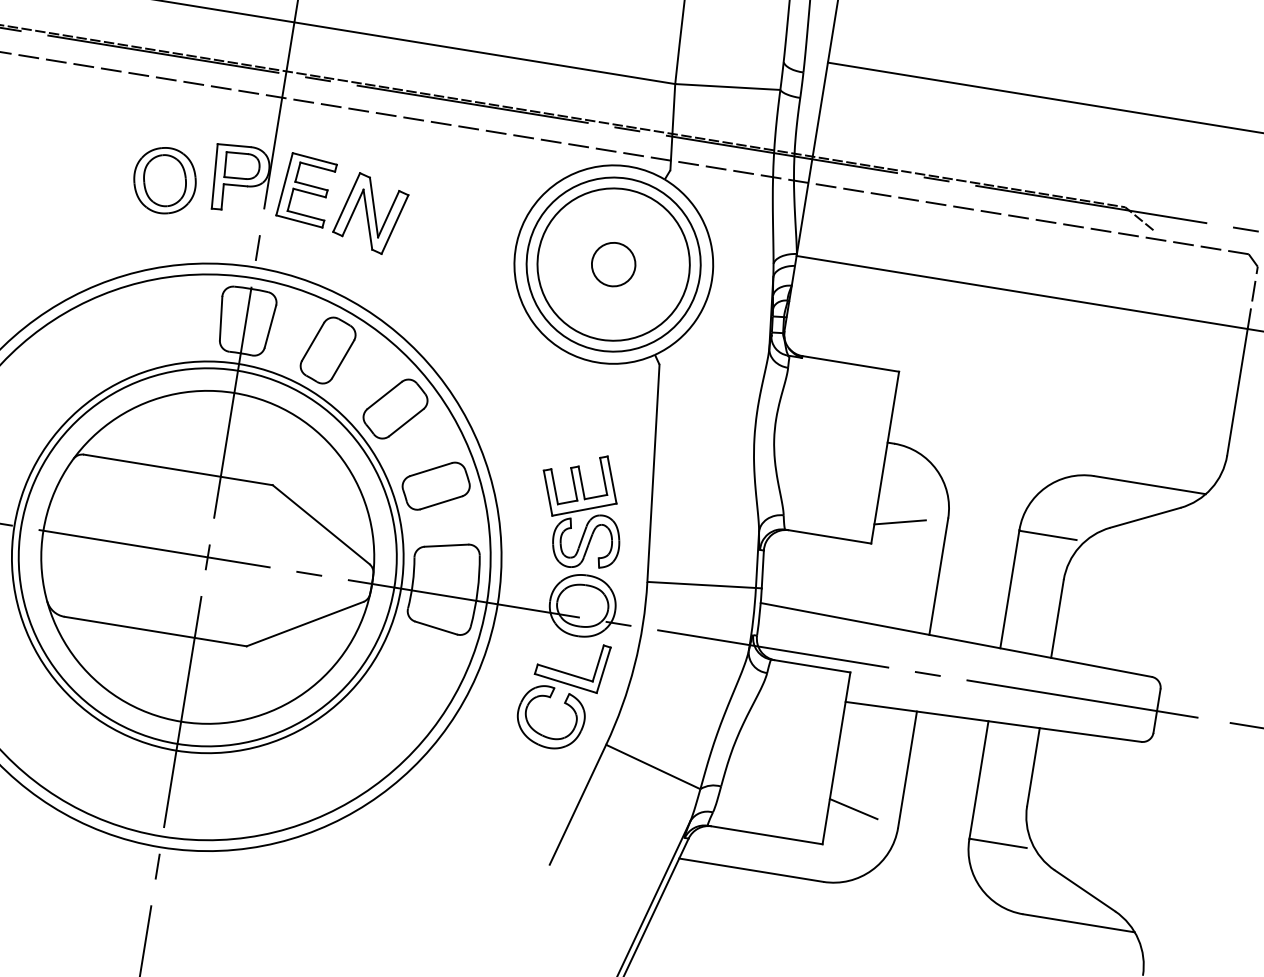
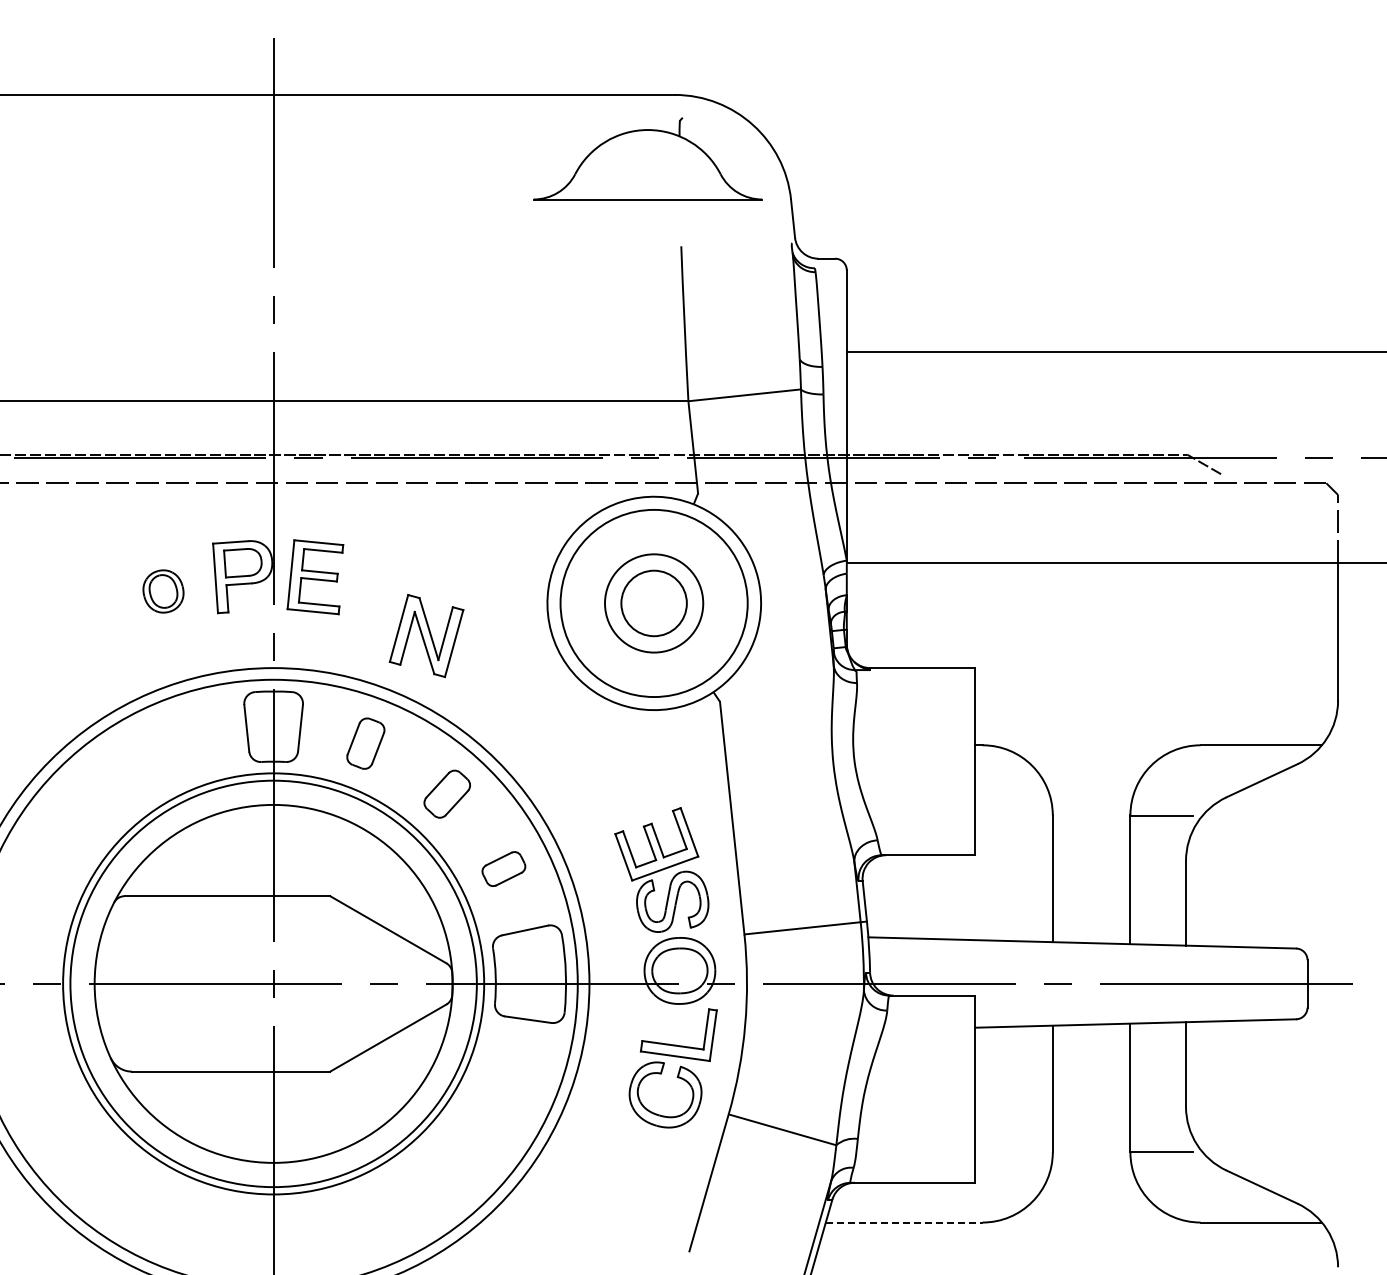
part: (165, 180) -> (163, 591), size x0.6
part: (370, 213) -> (426, 636), moved
circle: (613, 264) -> (653, 603), size x1.4
circle: (614, 264) -> (654, 603), size x0.6
part: (327, 350) -> (365, 743), size x0.7
part: (394, 408) -> (446, 793), size x0.7
part: (435, 485) -> (503, 868), size x0.6
line: (900, 522) -> (1002, 827), removed
line: (853, 808) -> (1002, 1139), removed
line: (751, 870) -> (904, 1222), solid -> dashed

